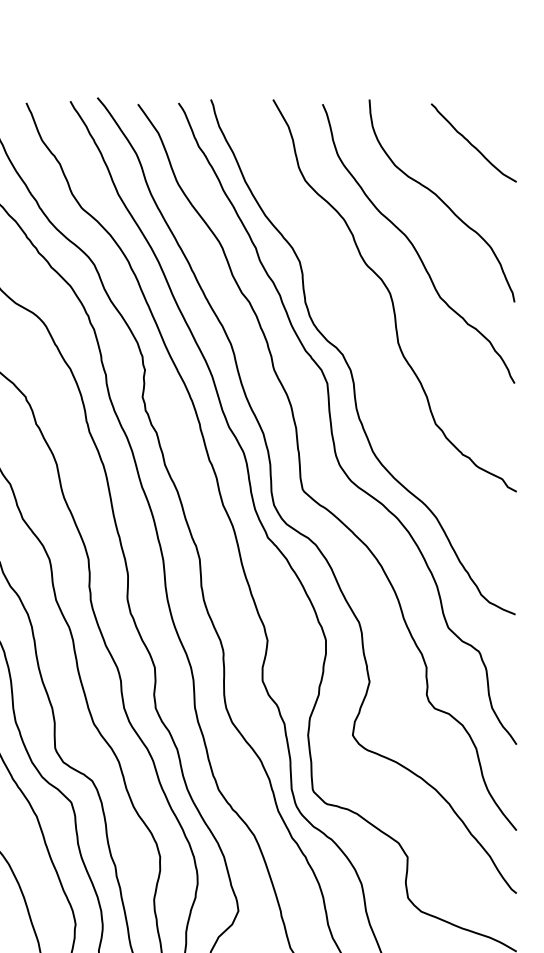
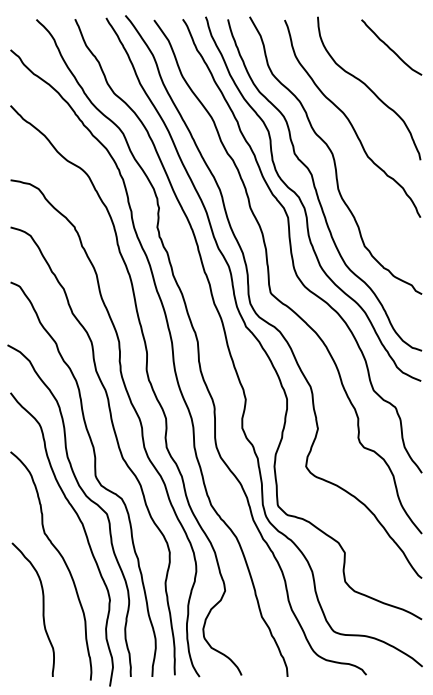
curve: (367, 342) -> (316, 188), added

